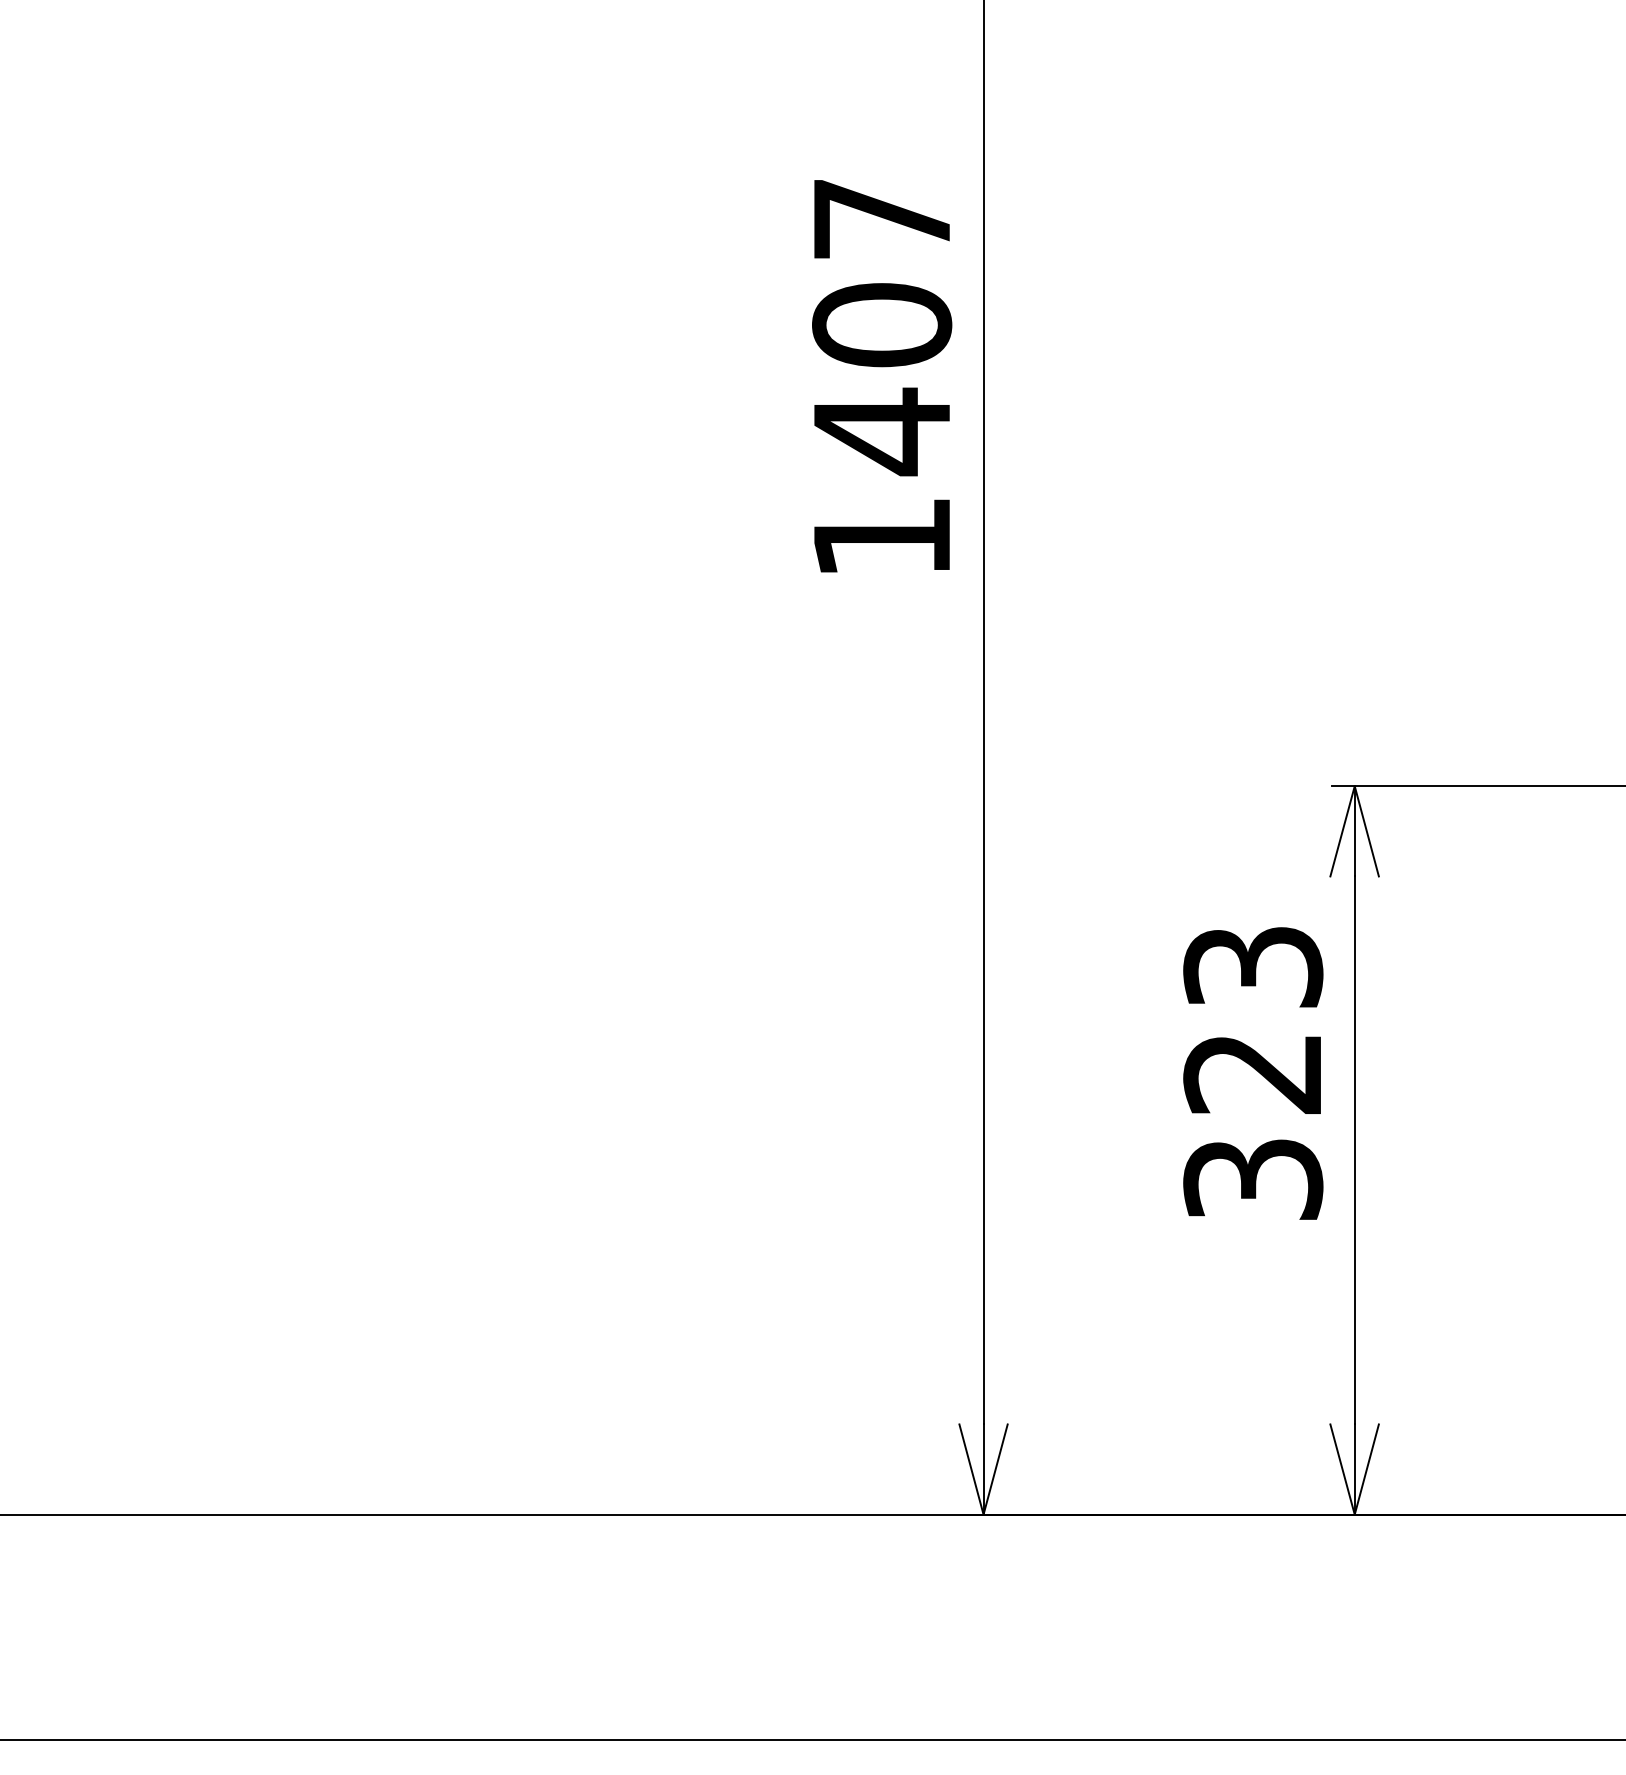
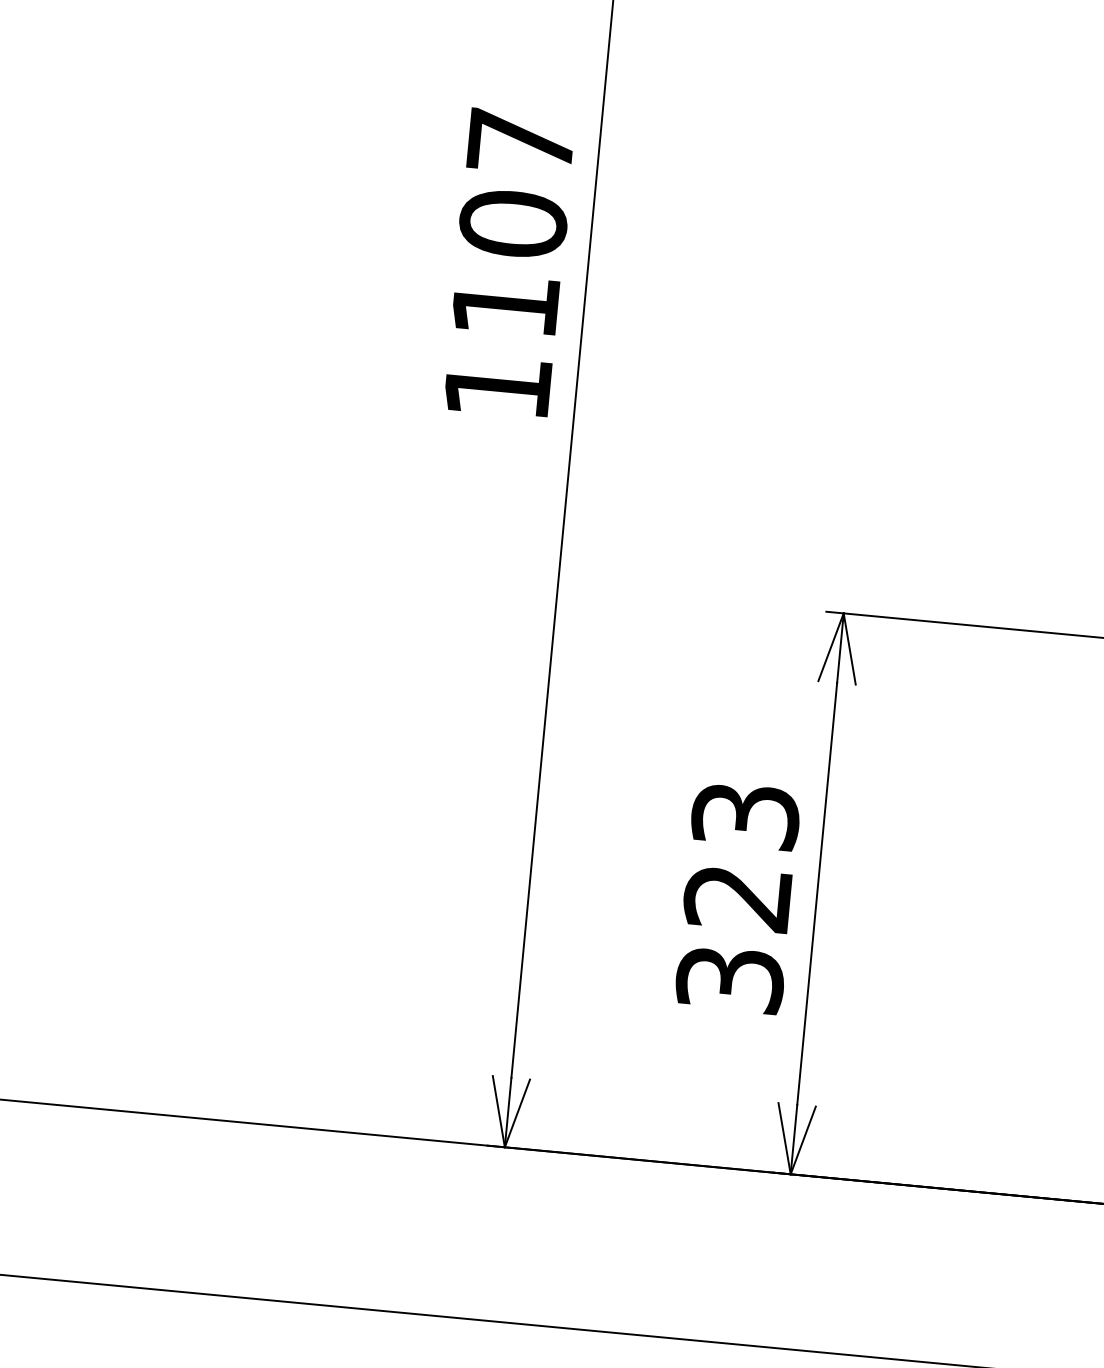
text: (881, 431) -> (505, 305), 1407 -> 1107
text: (1253, 1073) -> (738, 898), moved

